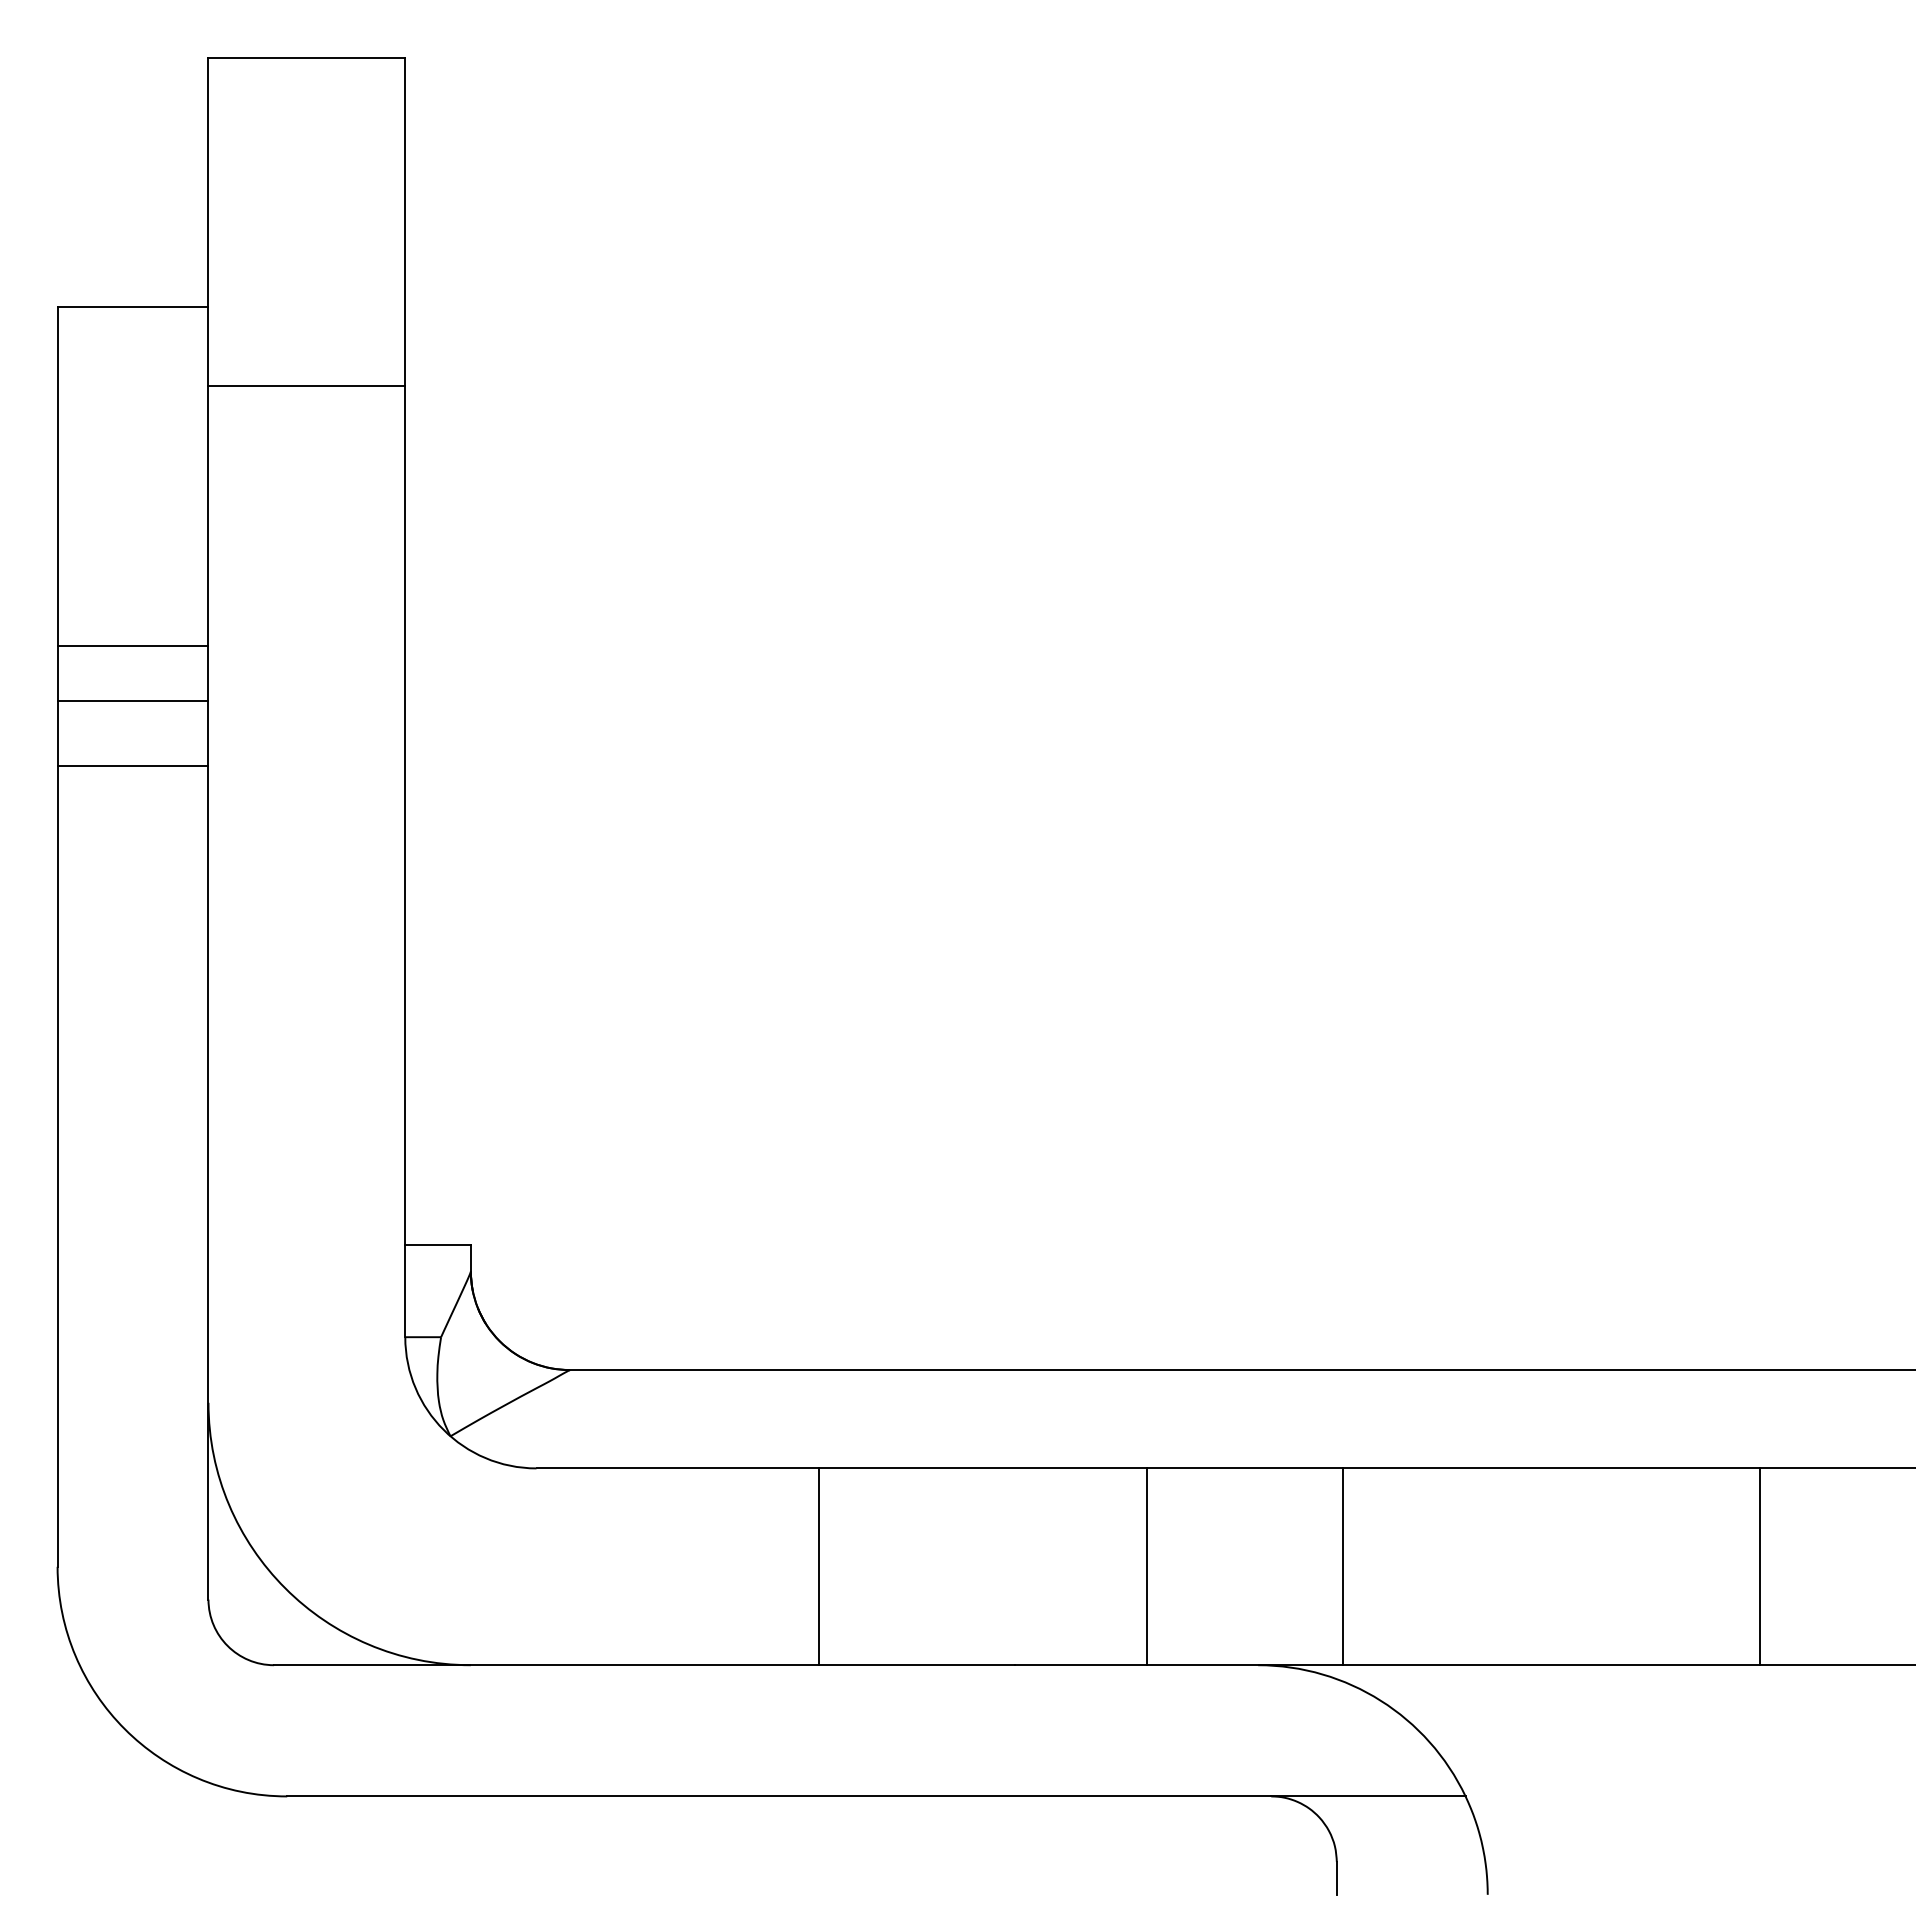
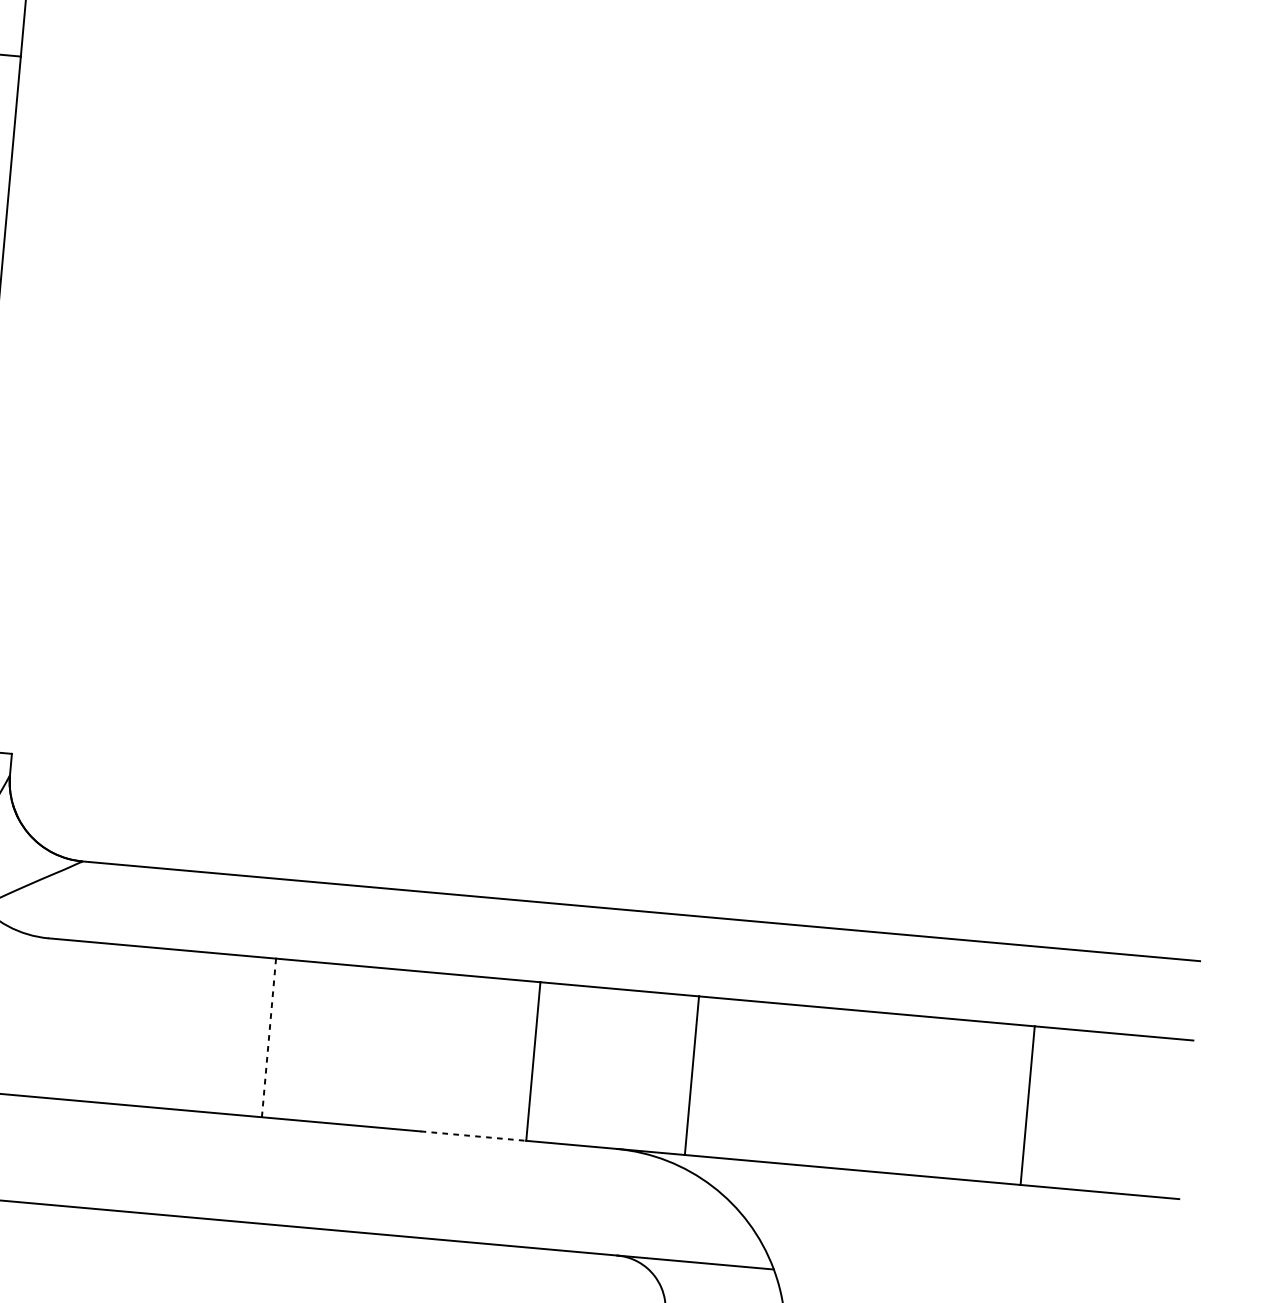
line: (818, 1566) -> (268, 1037), solid -> dashed
line: (1081, 1665) -> (473, 1136), solid -> dashed

